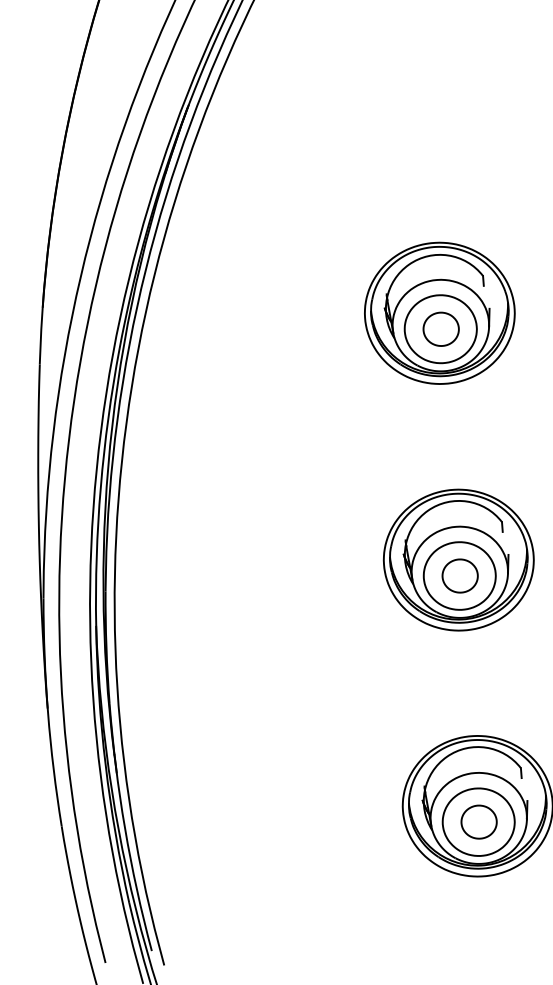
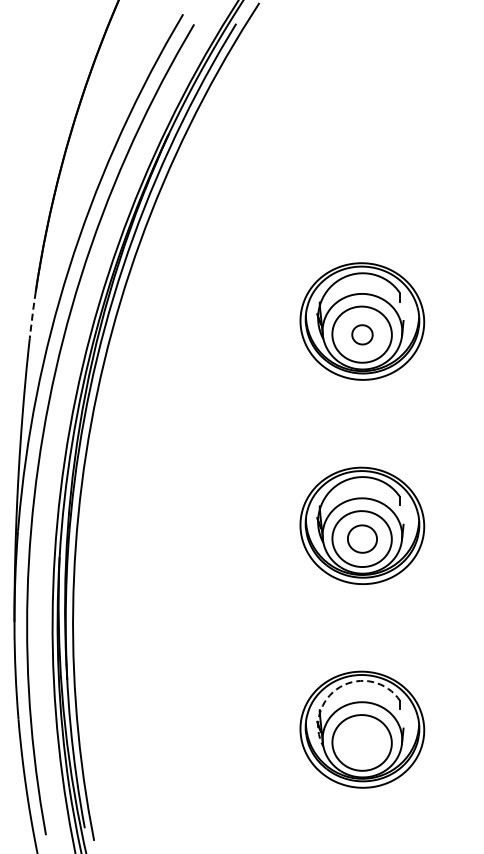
part: (441, 328) -> (362, 334), size x0.7
line: (40, 335) -> (32, 314), solid -> dashed
arc: (447, 757) -> (340, 687), solid -> dashed
part: (479, 821) -> (362, 742), removed

